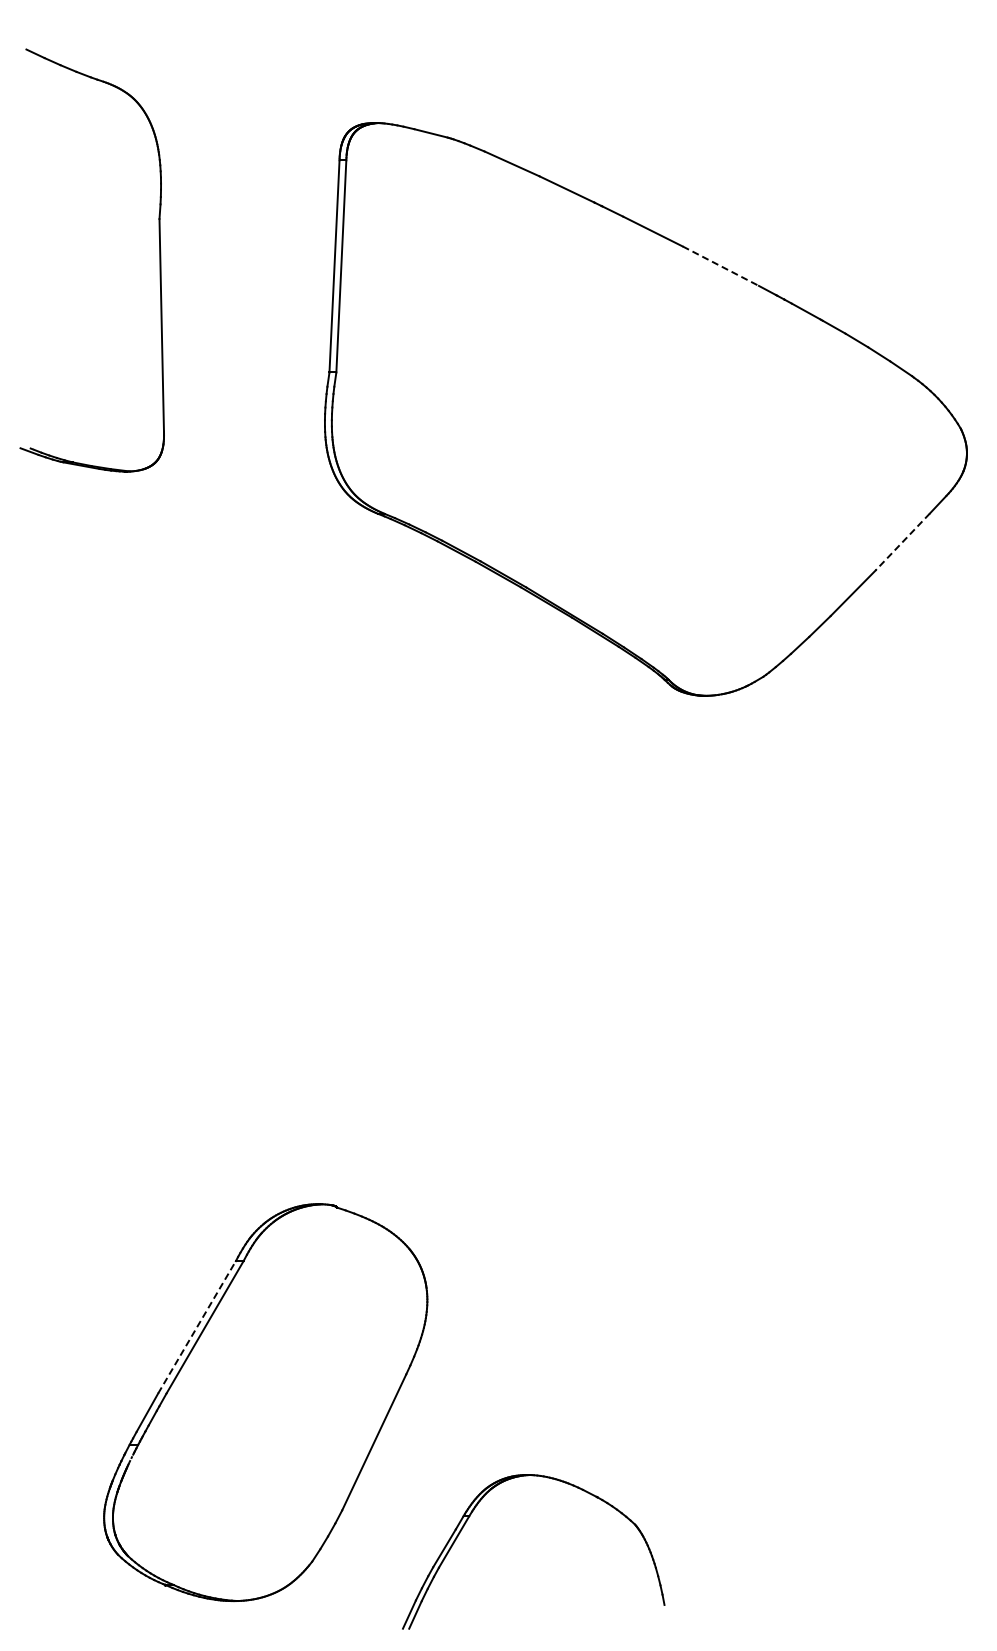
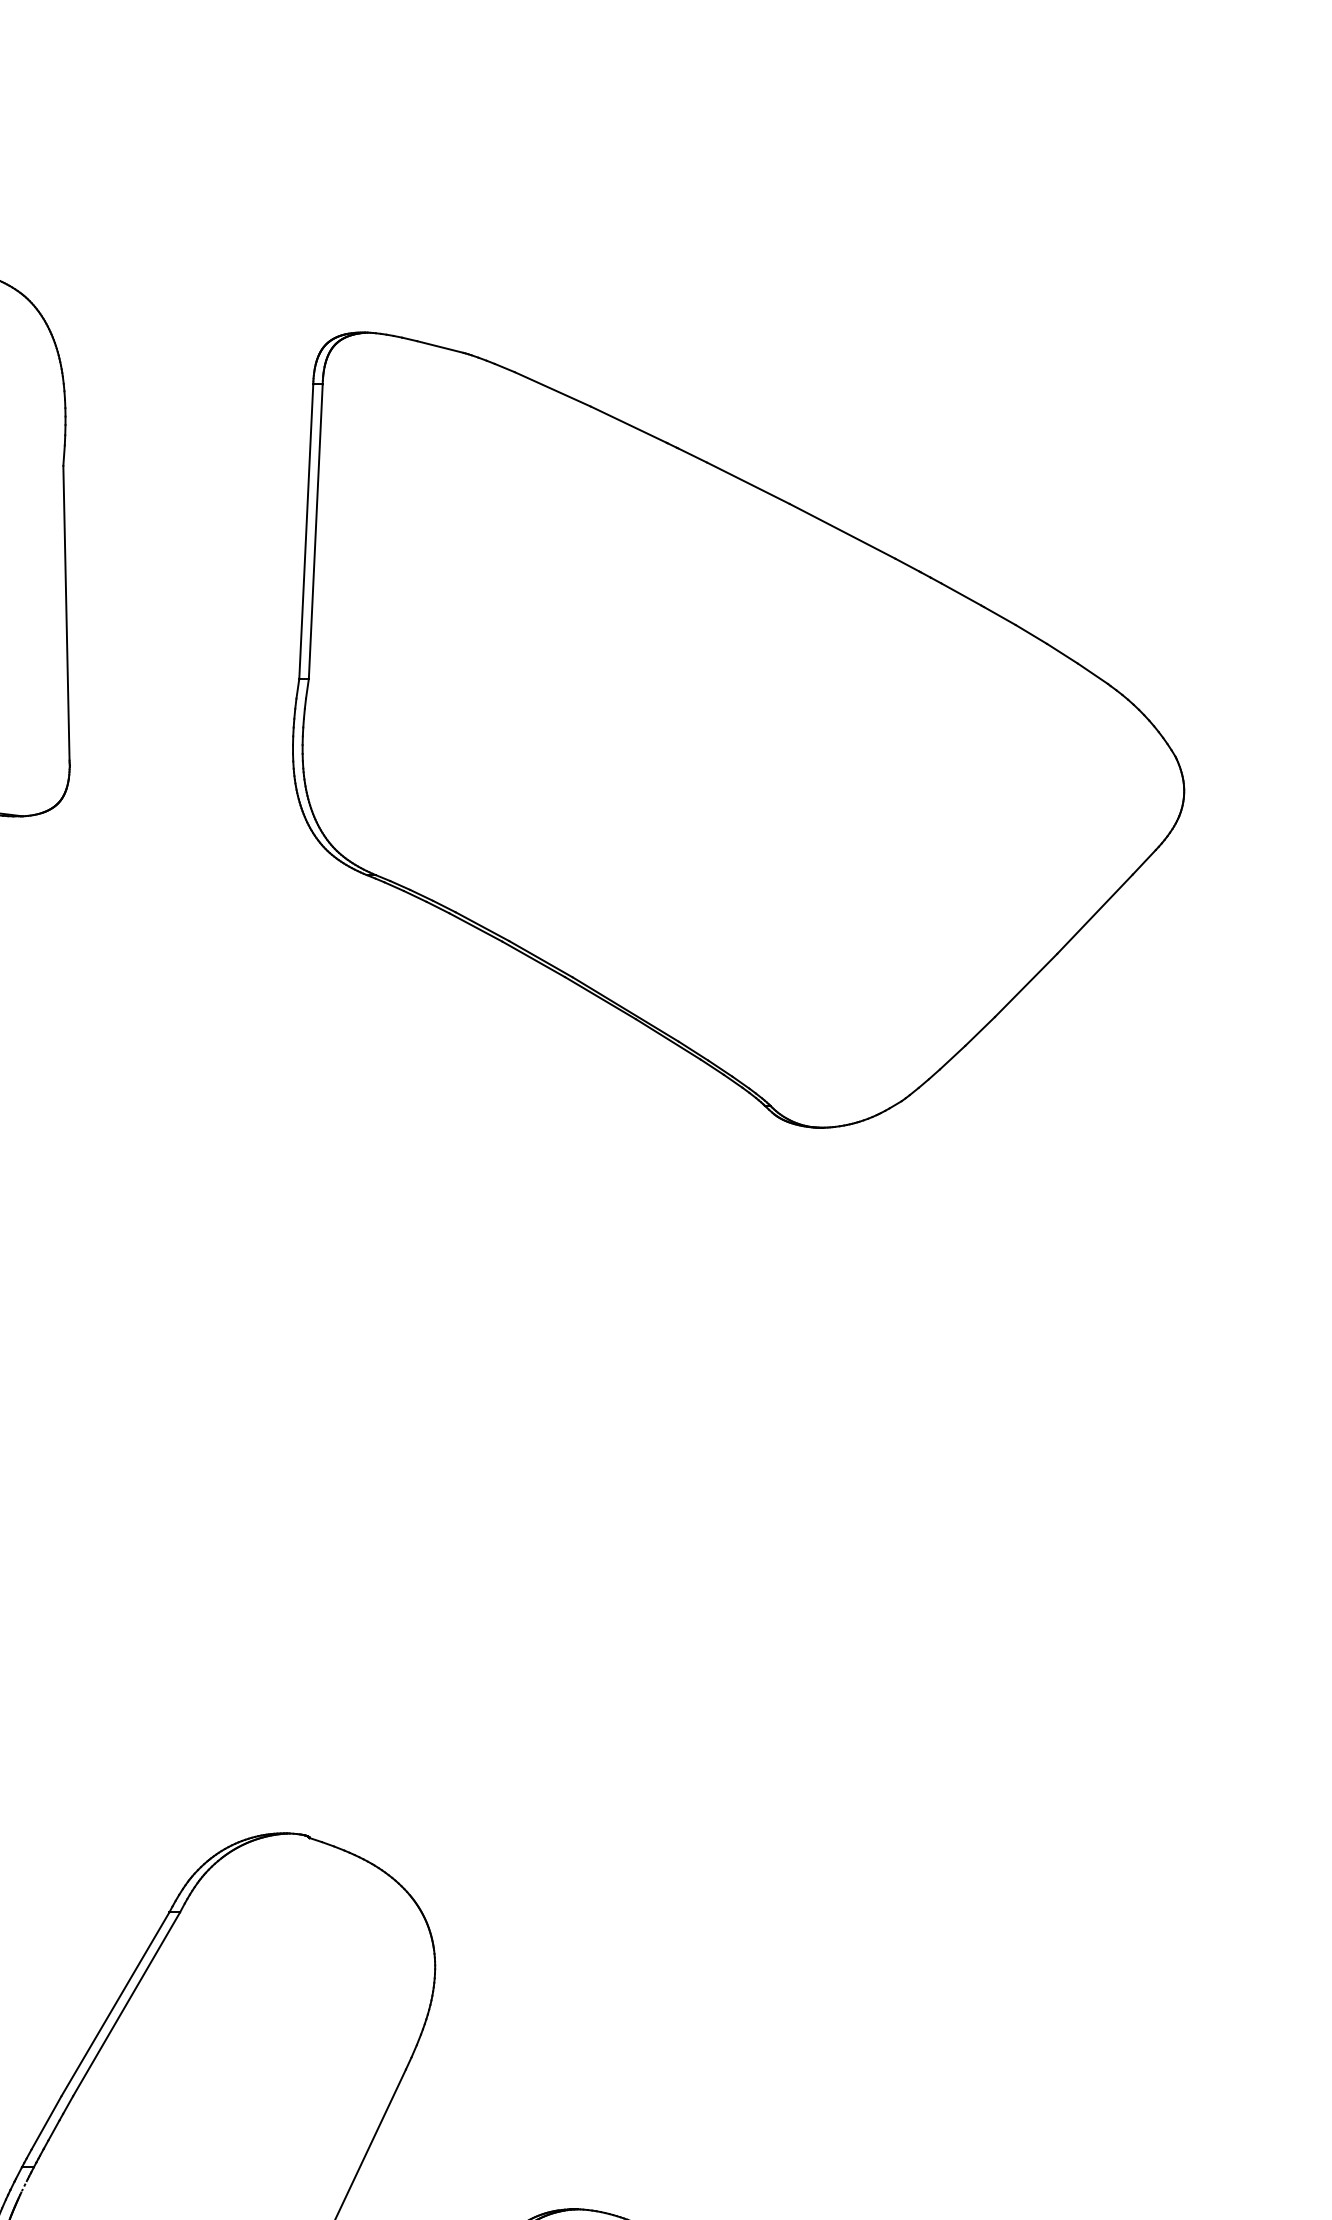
line: (720, 266) -> (842, 531), dashed -> solid
line: (902, 542) -> (1094, 914), dashed -> solid
line: (197, 1327) -> (116, 2004), dashed -> solid

